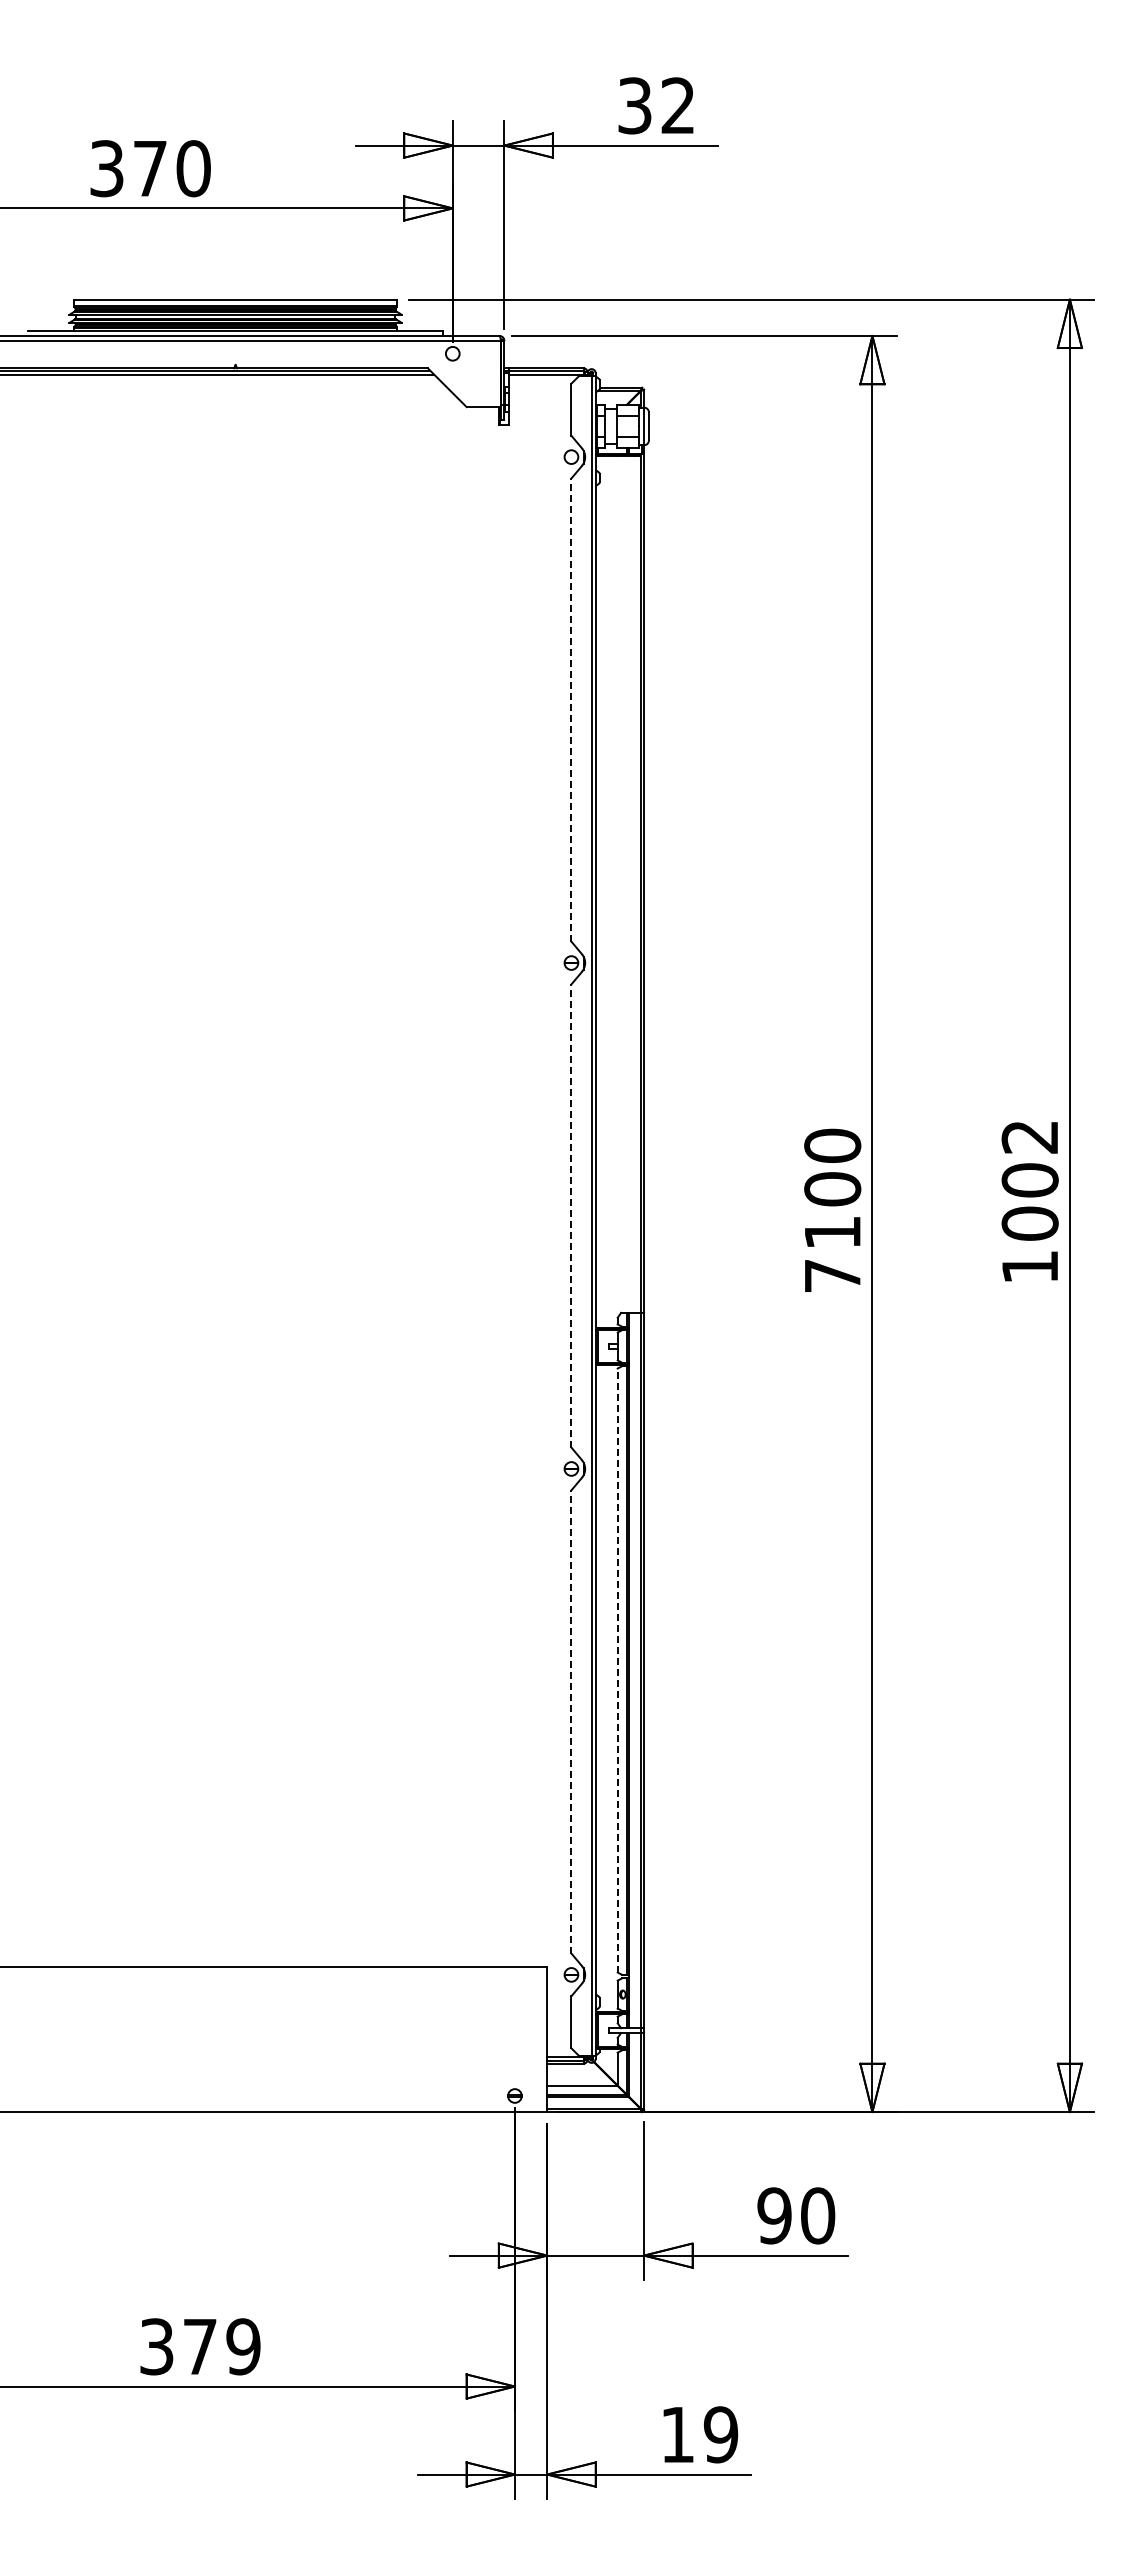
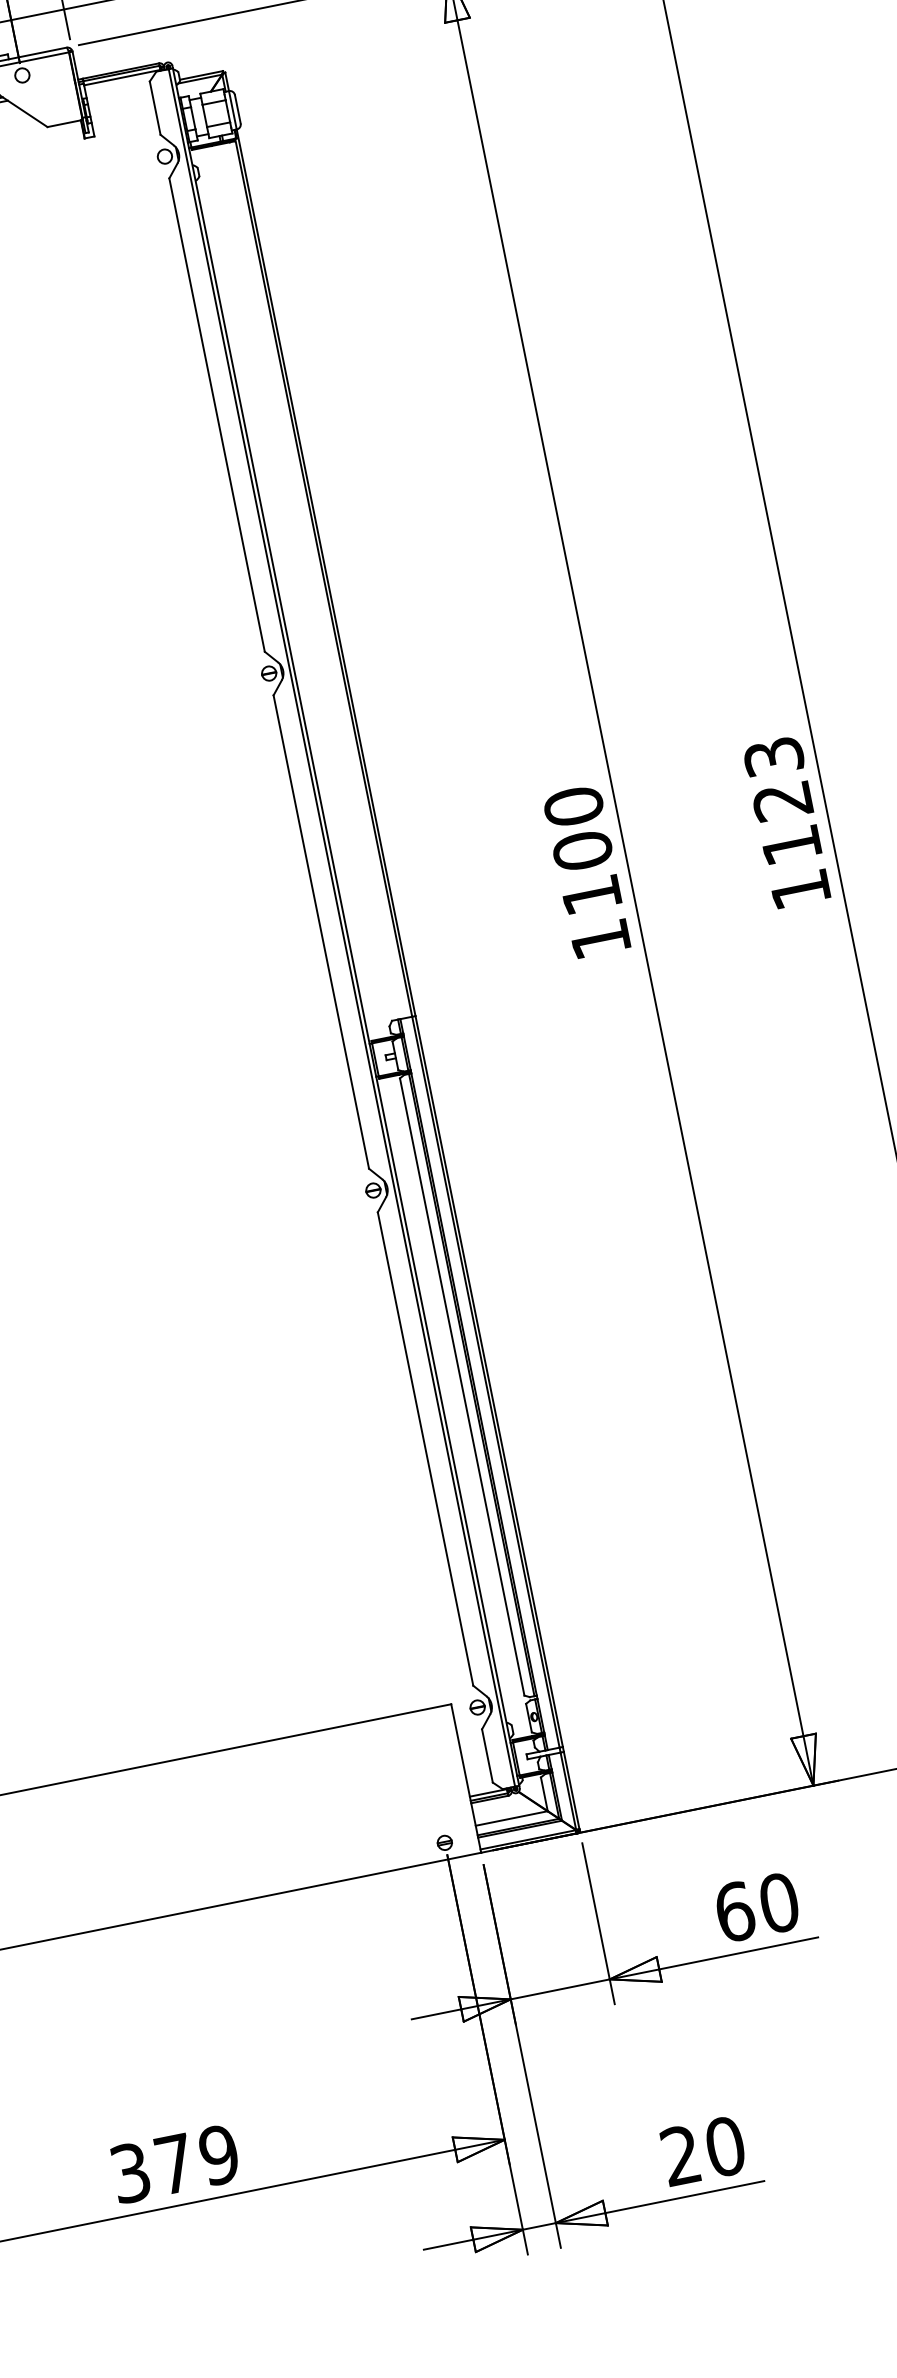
line: (571, 710) -> (217, 415), dashed -> solid
text: (1029, 1180) -> (782, 801), 1002 -> 1123
line: (571, 1216) -> (321, 932), dashed -> solid
text: (832, 1275) -> (600, 939), 7100 -> 1100
line: (617, 1670) -> (462, 1386), dashed -> solid
line: (571, 1721) -> (425, 1448), dashed -> solid
text: (774, 2215) -> (734, 1911), 90 -> 60
text: (699, 2434) -> (703, 2150), 19 -> 20

